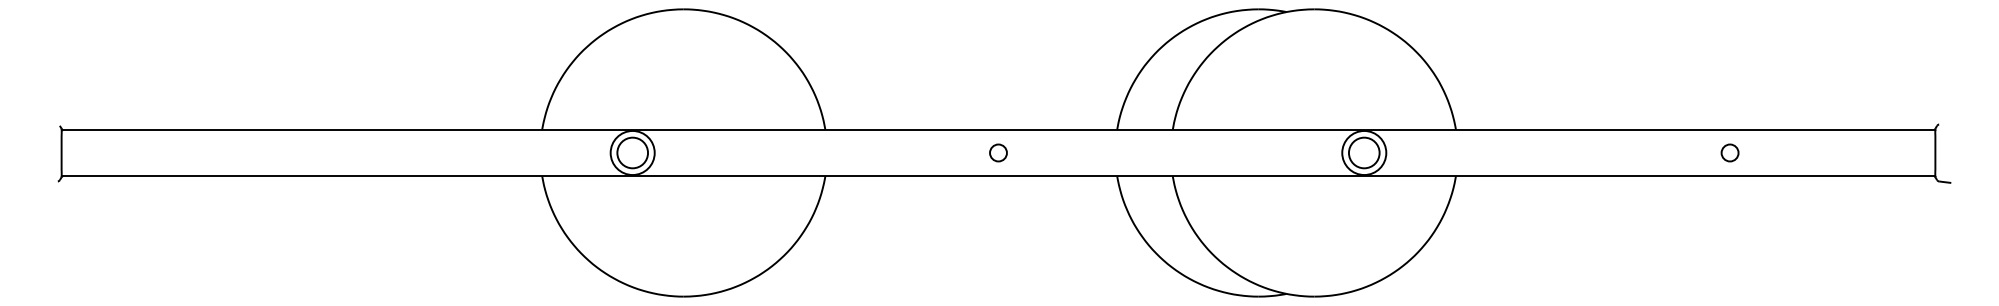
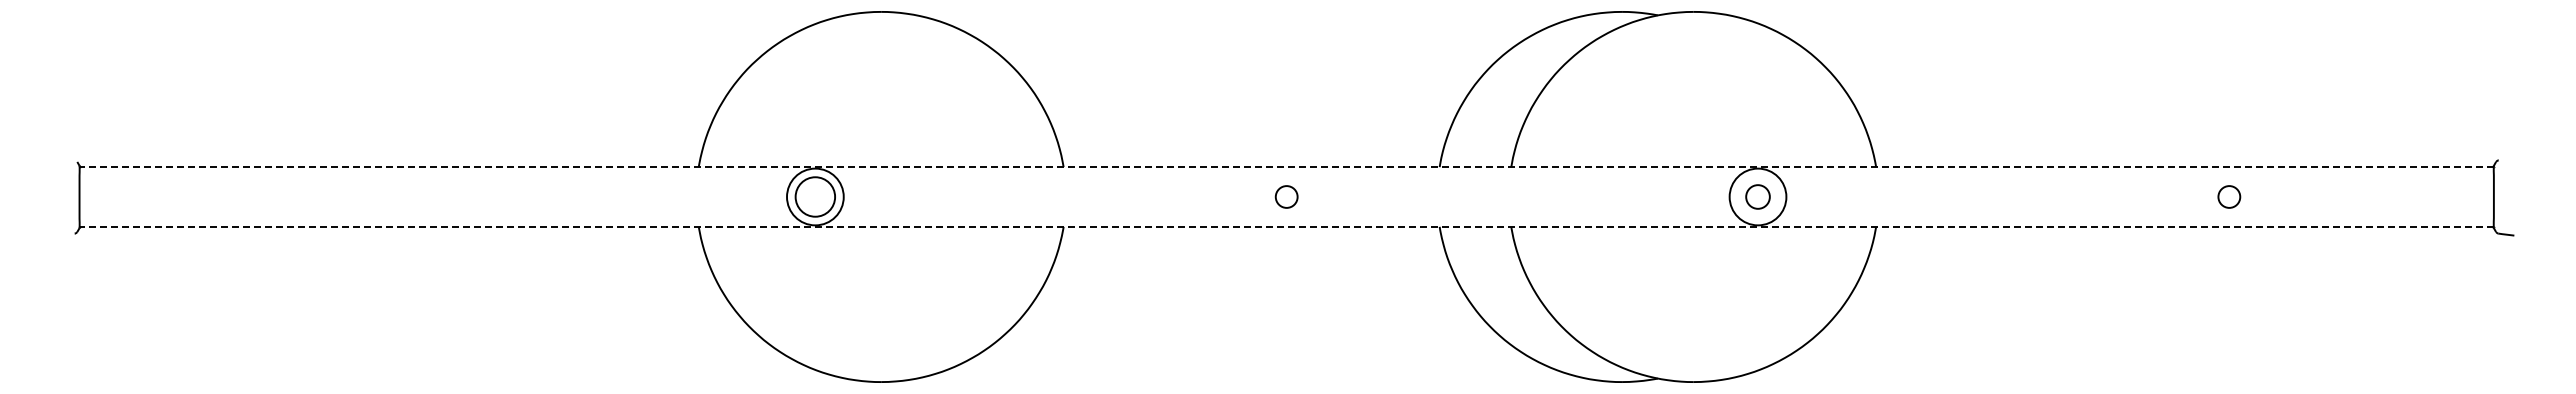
line: (998, 130) -> (1286, 167), solid -> dashed
circle: (1363, 152) -> (1757, 196), size x0.6
line: (998, 175) -> (1286, 226), solid -> dashed

